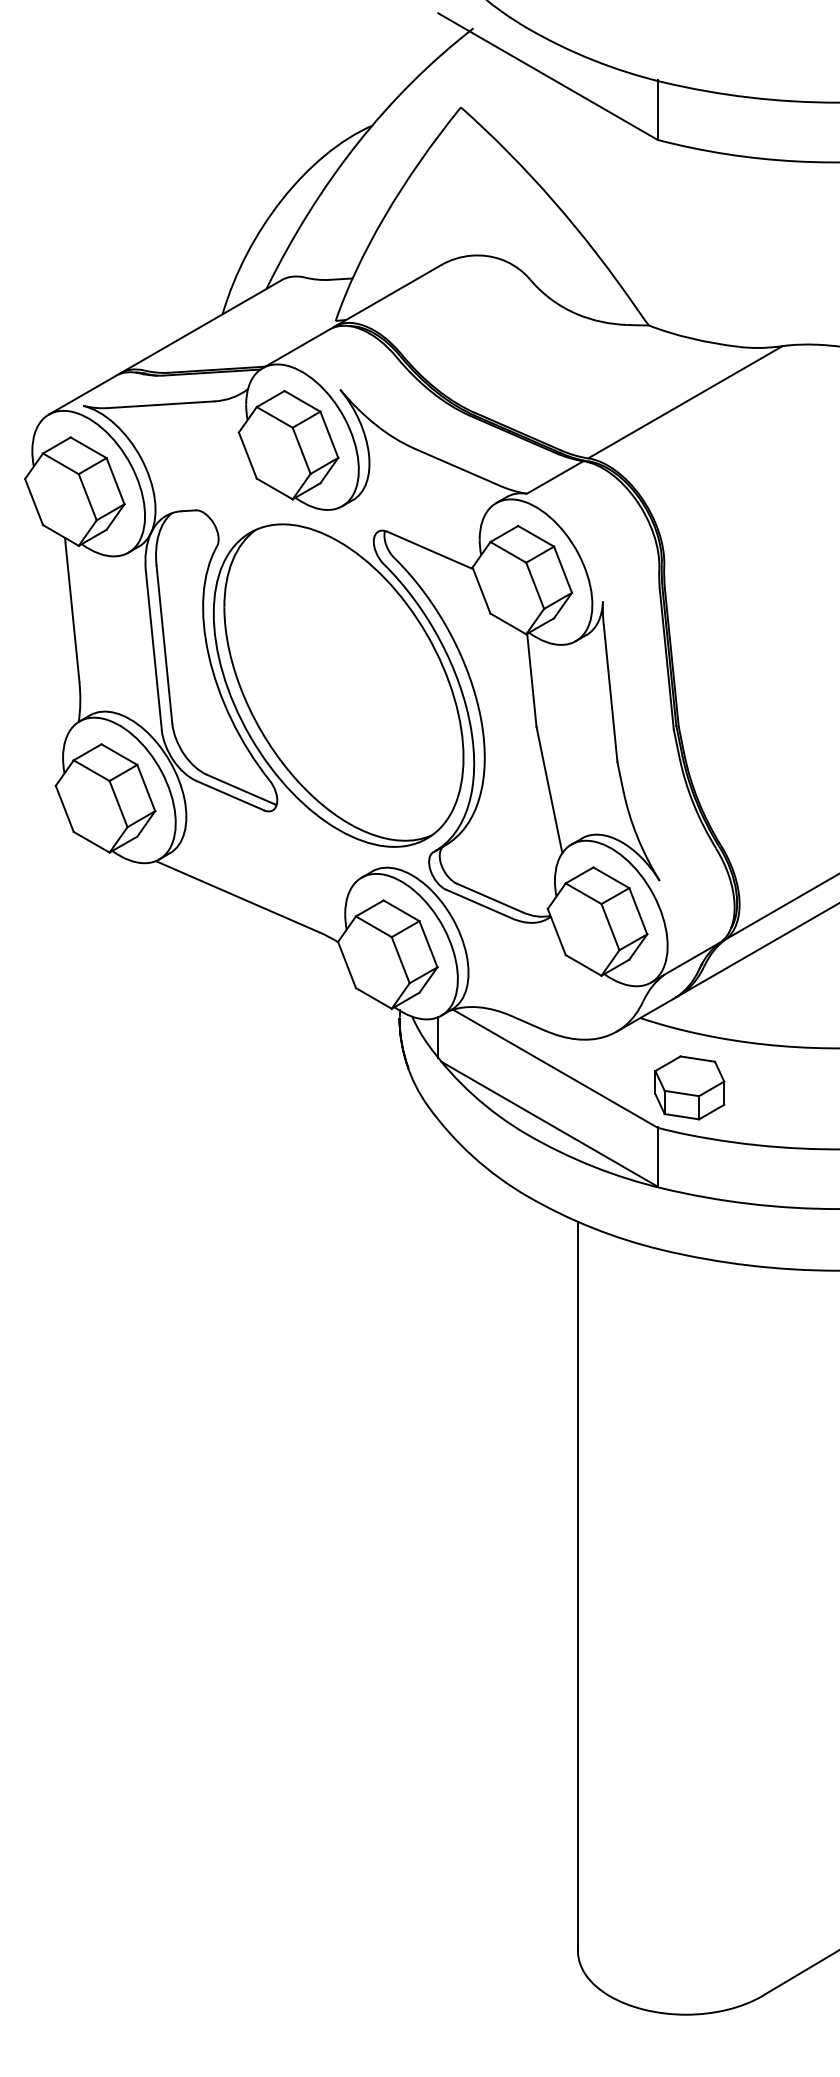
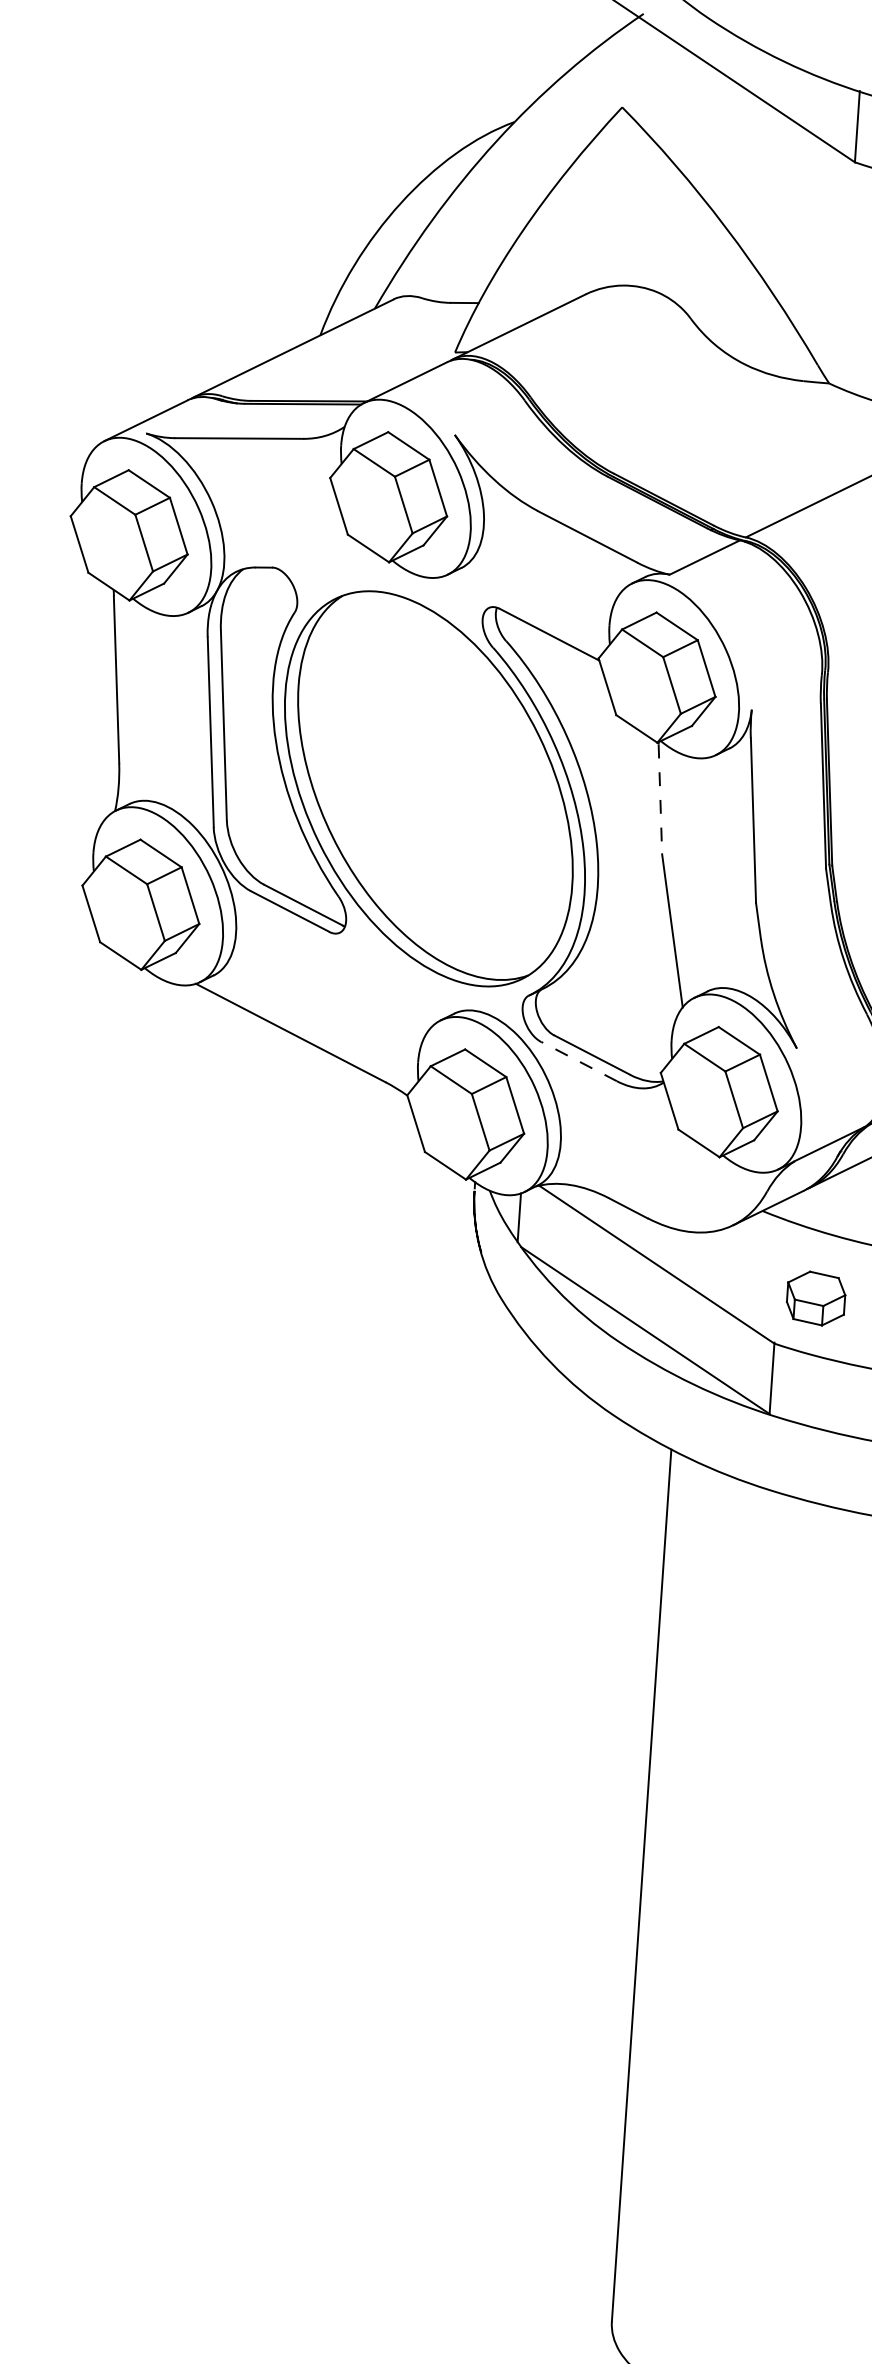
line: (531, 681) -> (659, 799), solid -> dashed
line: (479, 904) -> (579, 1062), solid -> dashed
part: (689, 1087) -> (815, 1298), size x0.7

